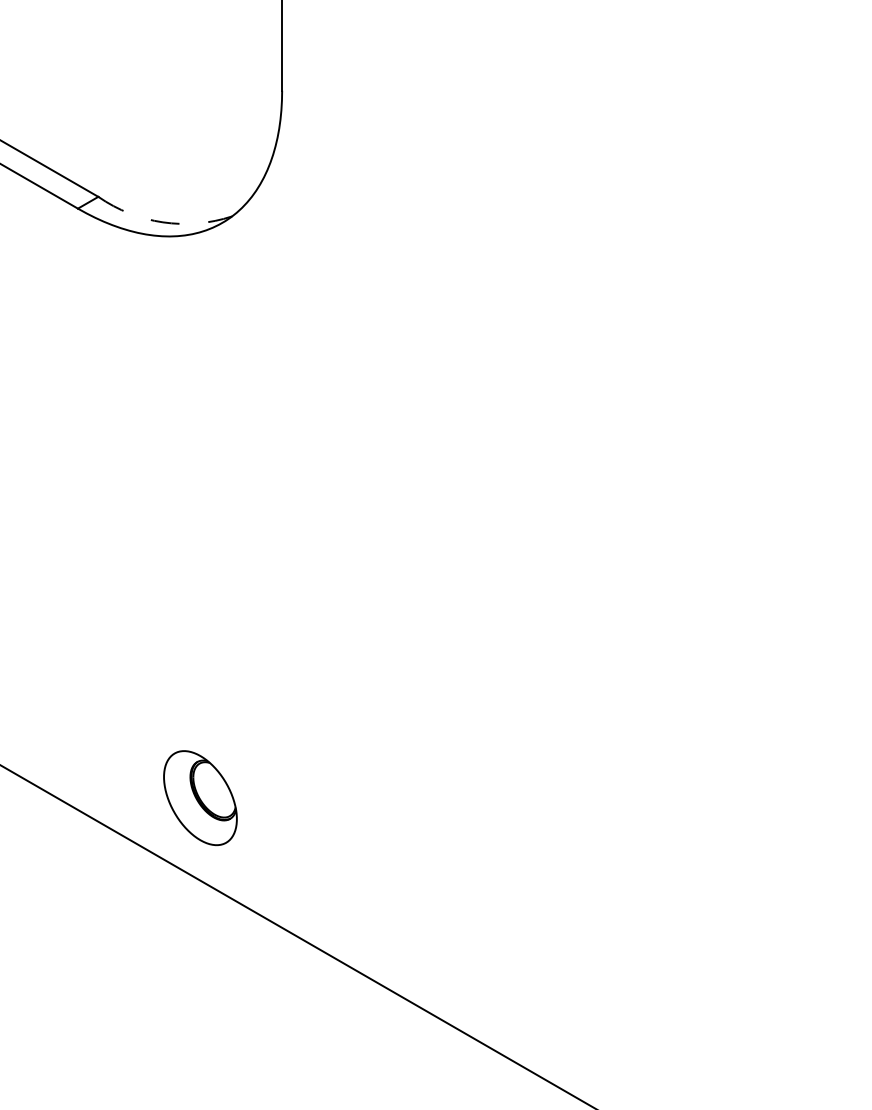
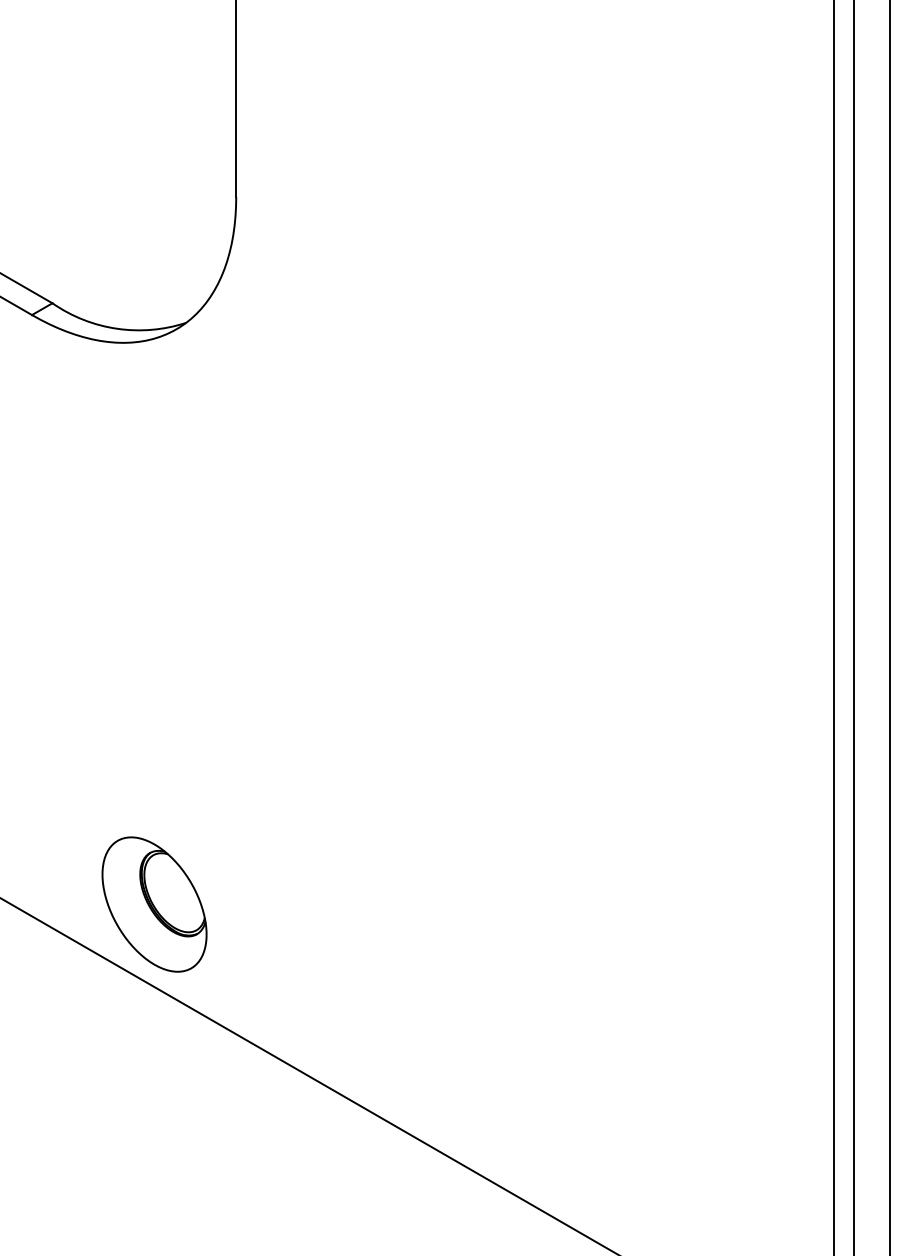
arc: (163, 222) -> (117, 328), dashed -> solid
part: (200, 798) -> (154, 904), size x1.43

